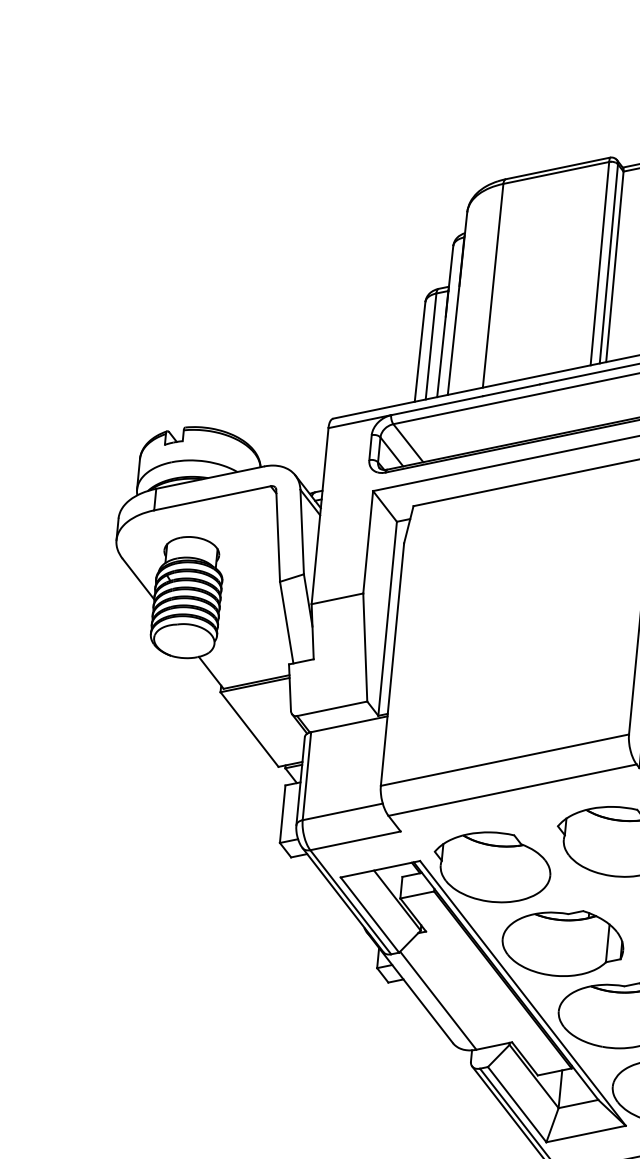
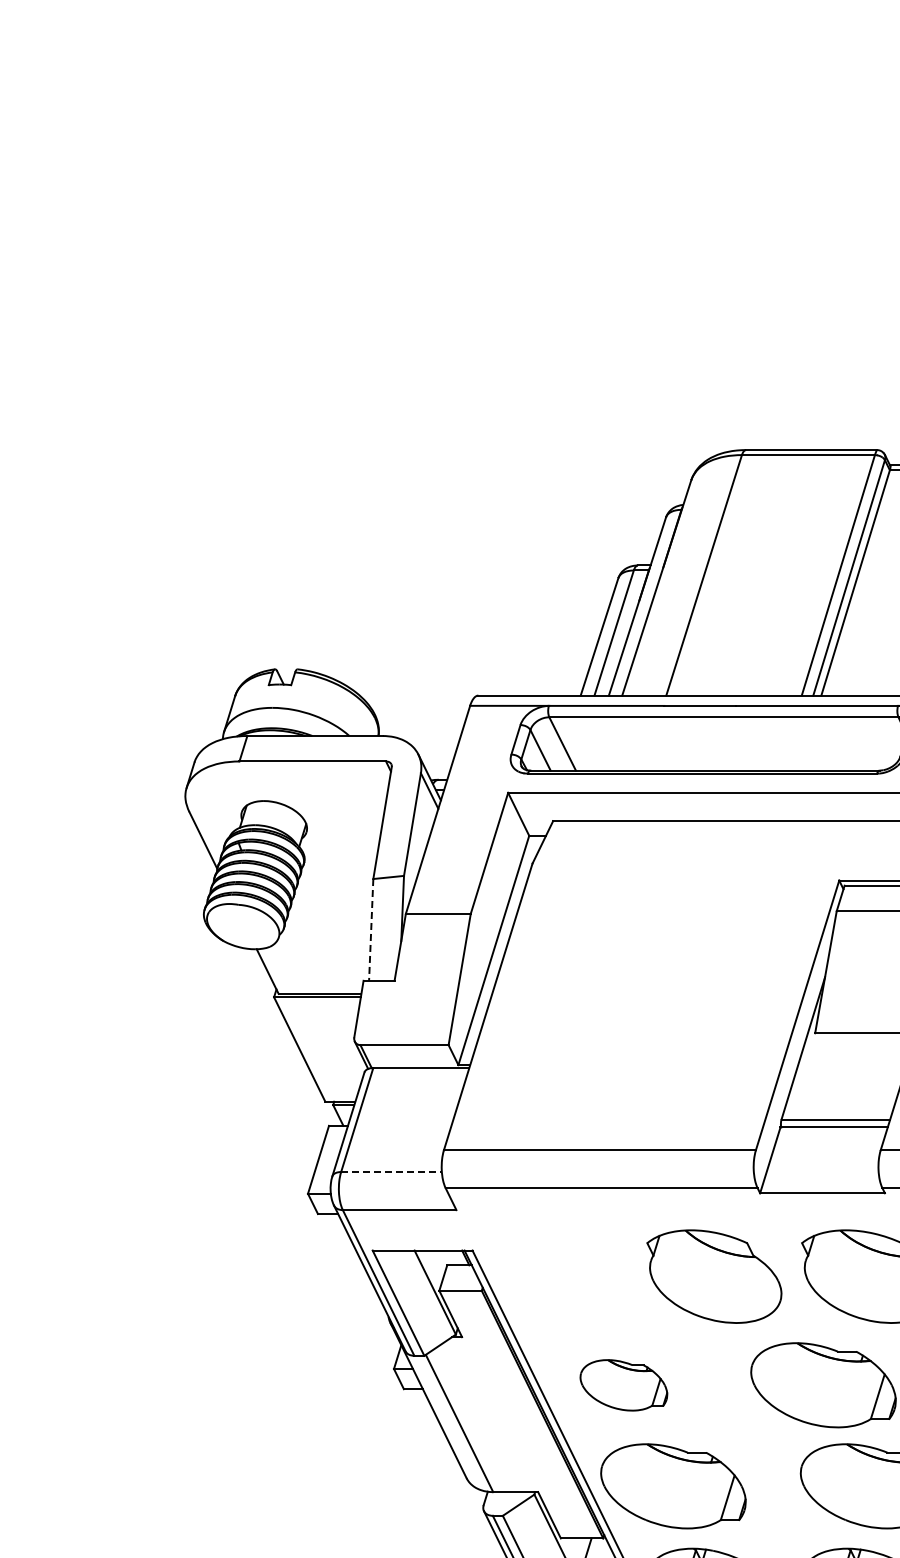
line: (286, 622) -> (371, 929), solid -> dashed
line: (343, 812) -> (392, 1172), solid -> dashed
part: (493, 867) -> (559, 1276), removed
part: (562, 943) -> (623, 1385), size x0.6

